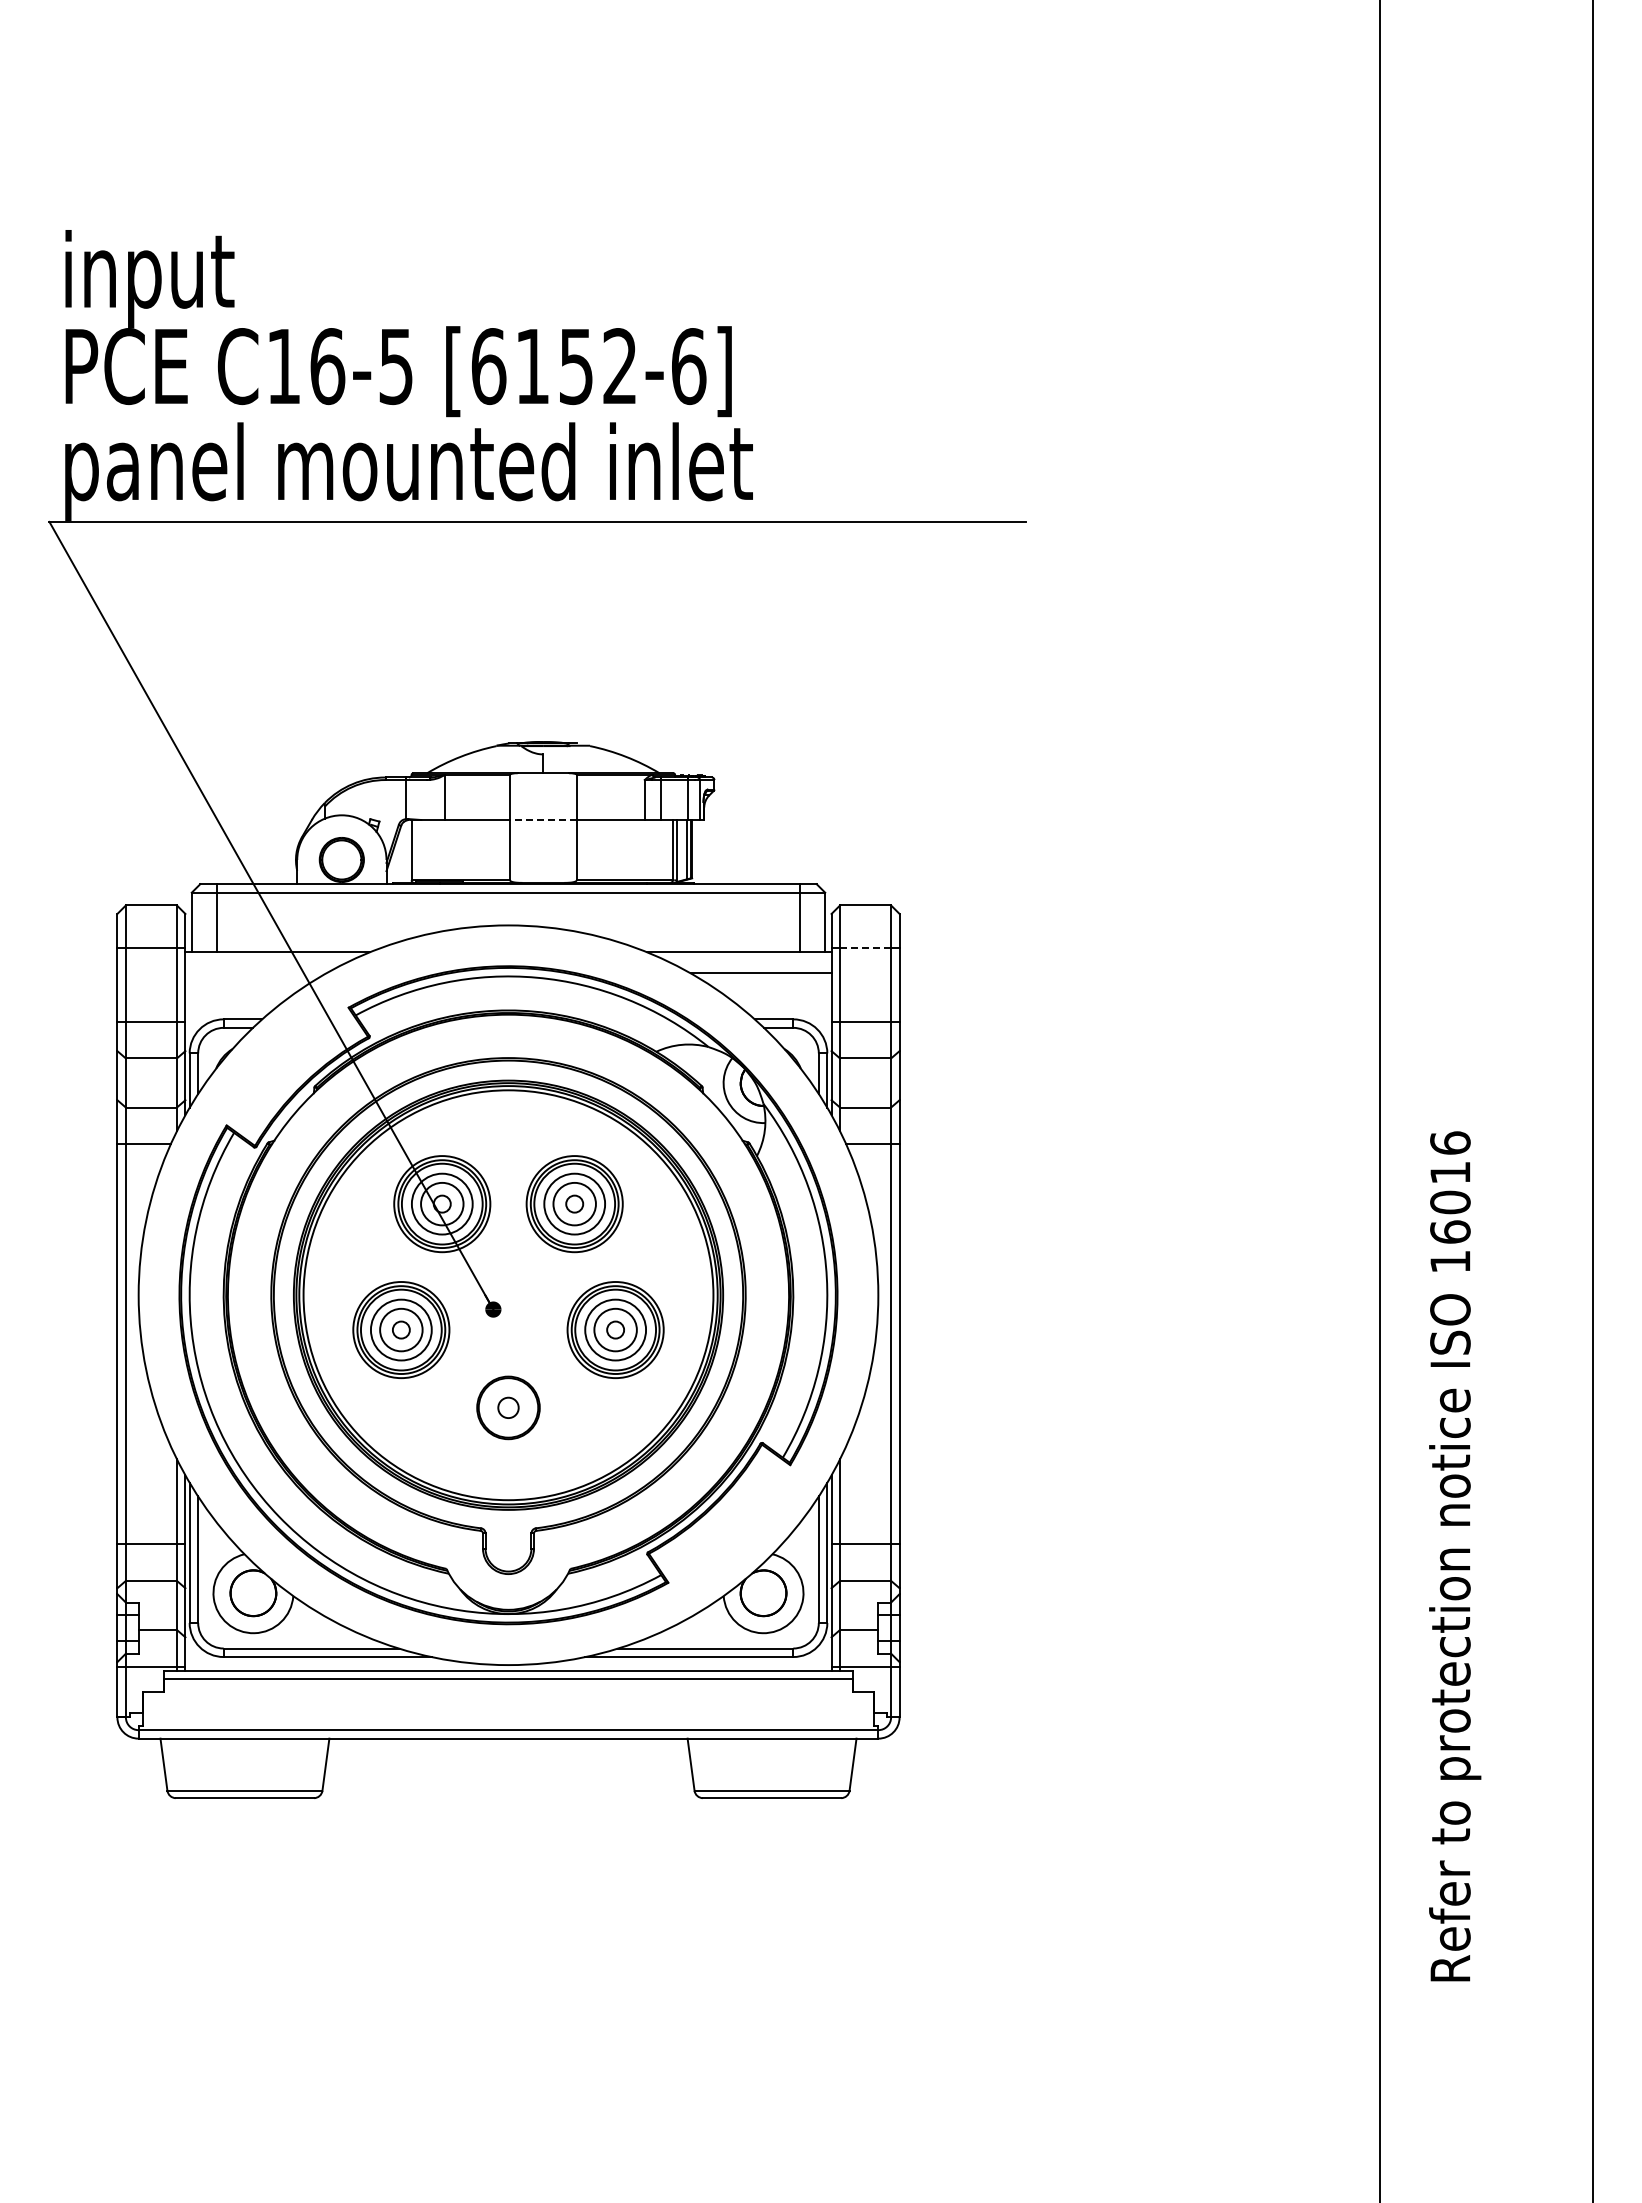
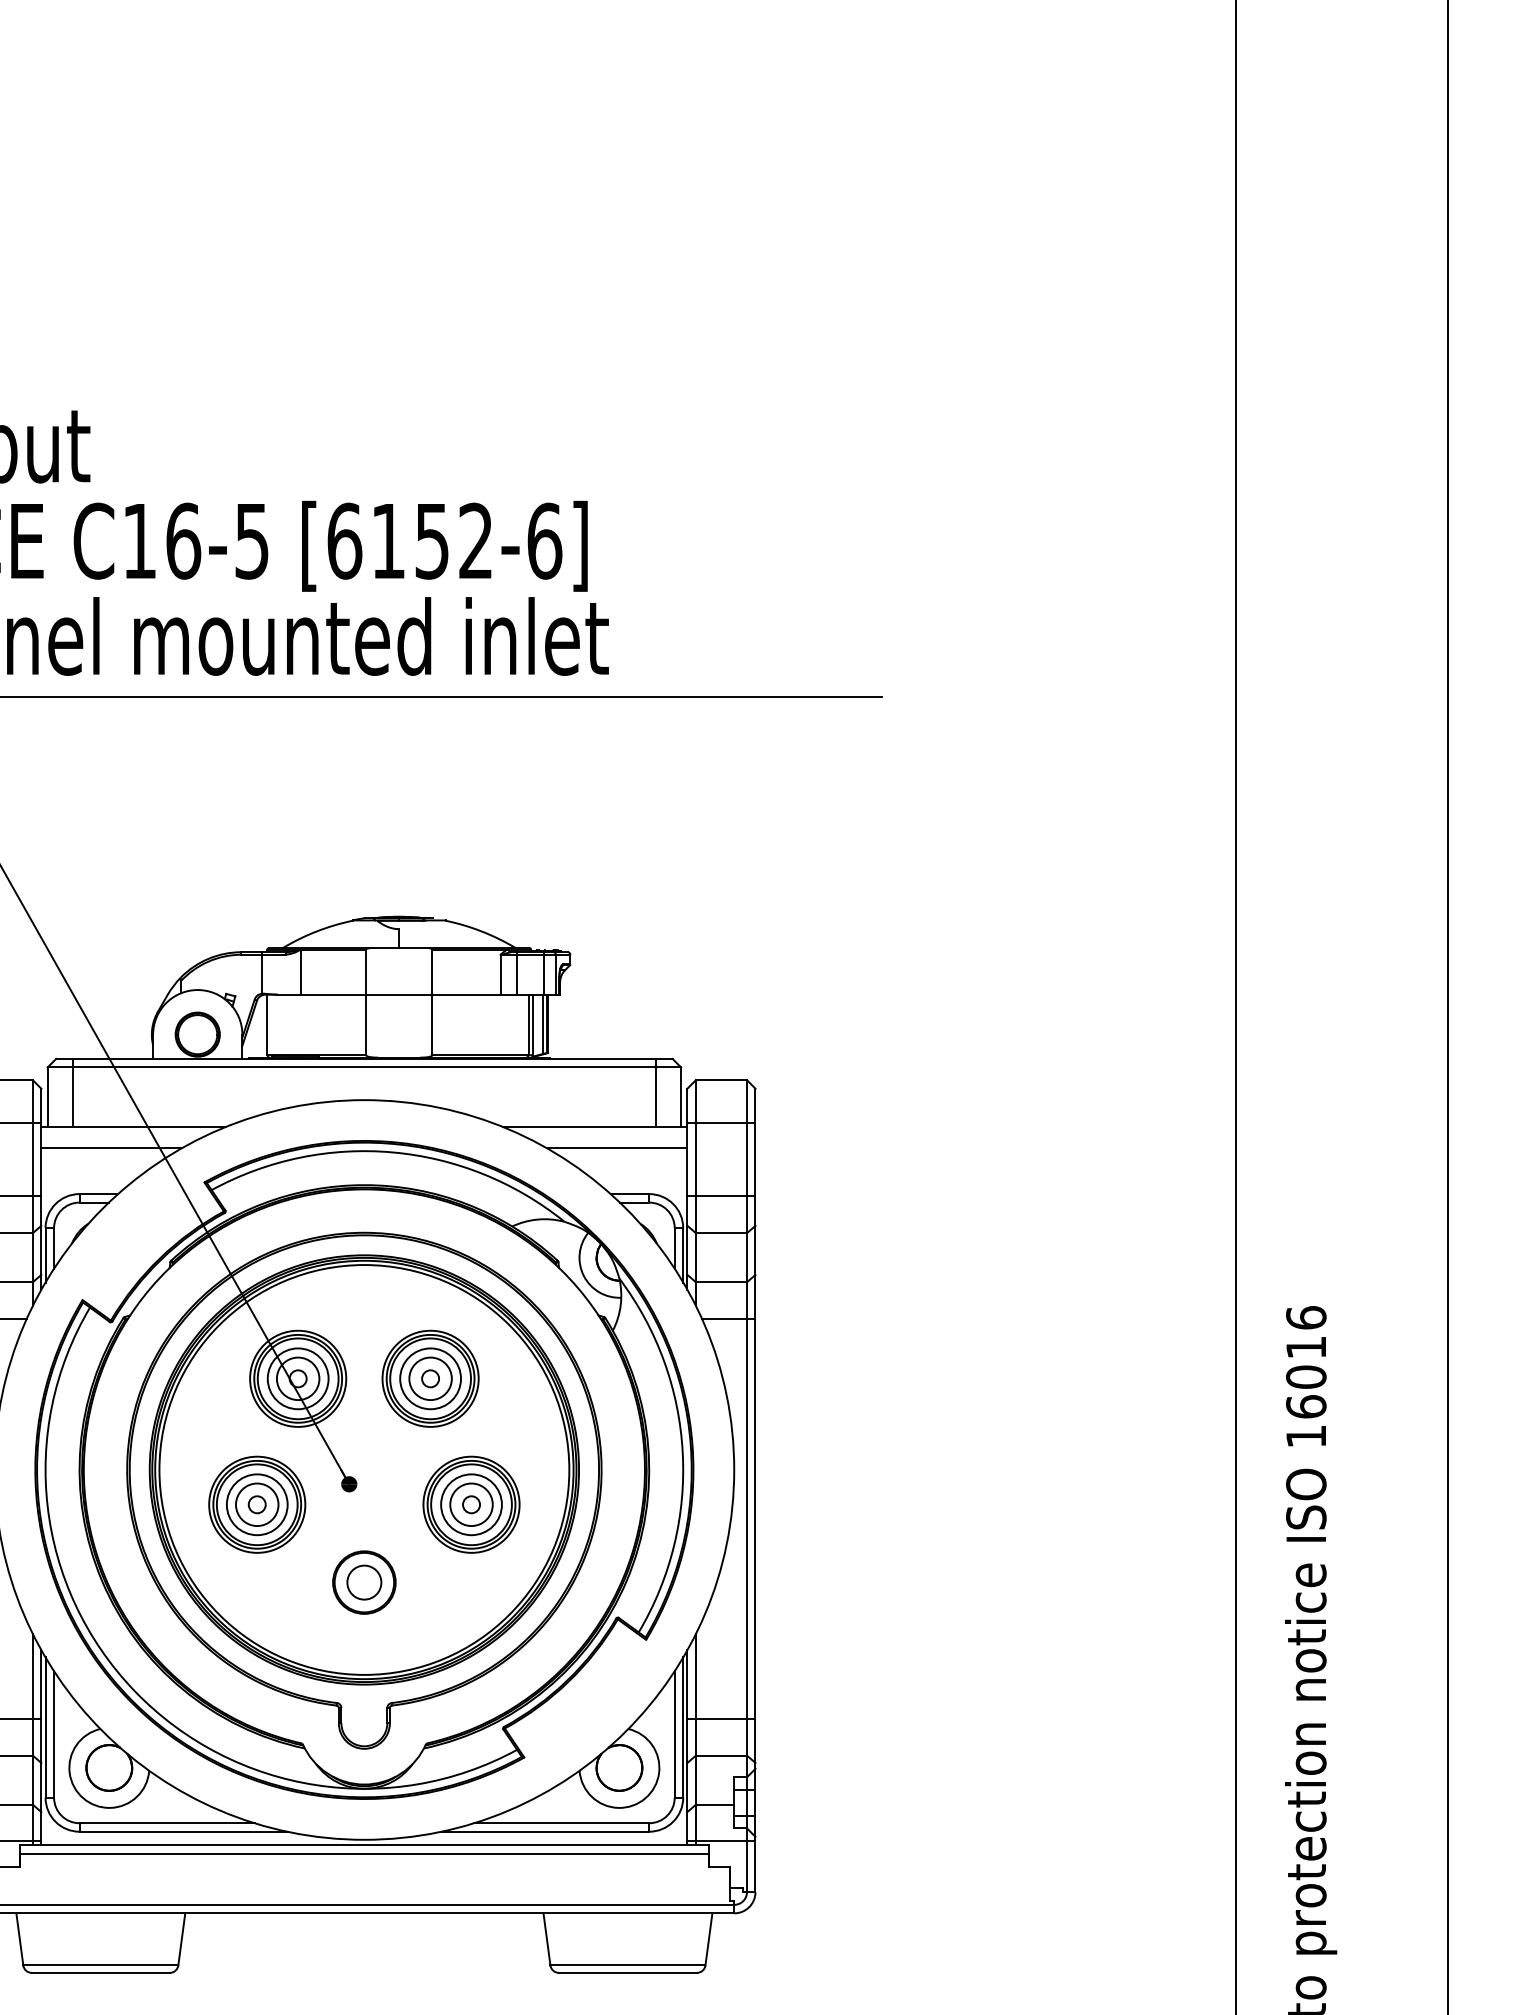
line: (542, 820) -> (398, 995), dashed -> solid
line: (865, 947) -> (721, 1122), dashed -> solid
line: (255, 973) -> (111, 1148), added
circle: (508, 1407) -> (364, 1582), size x1.67

